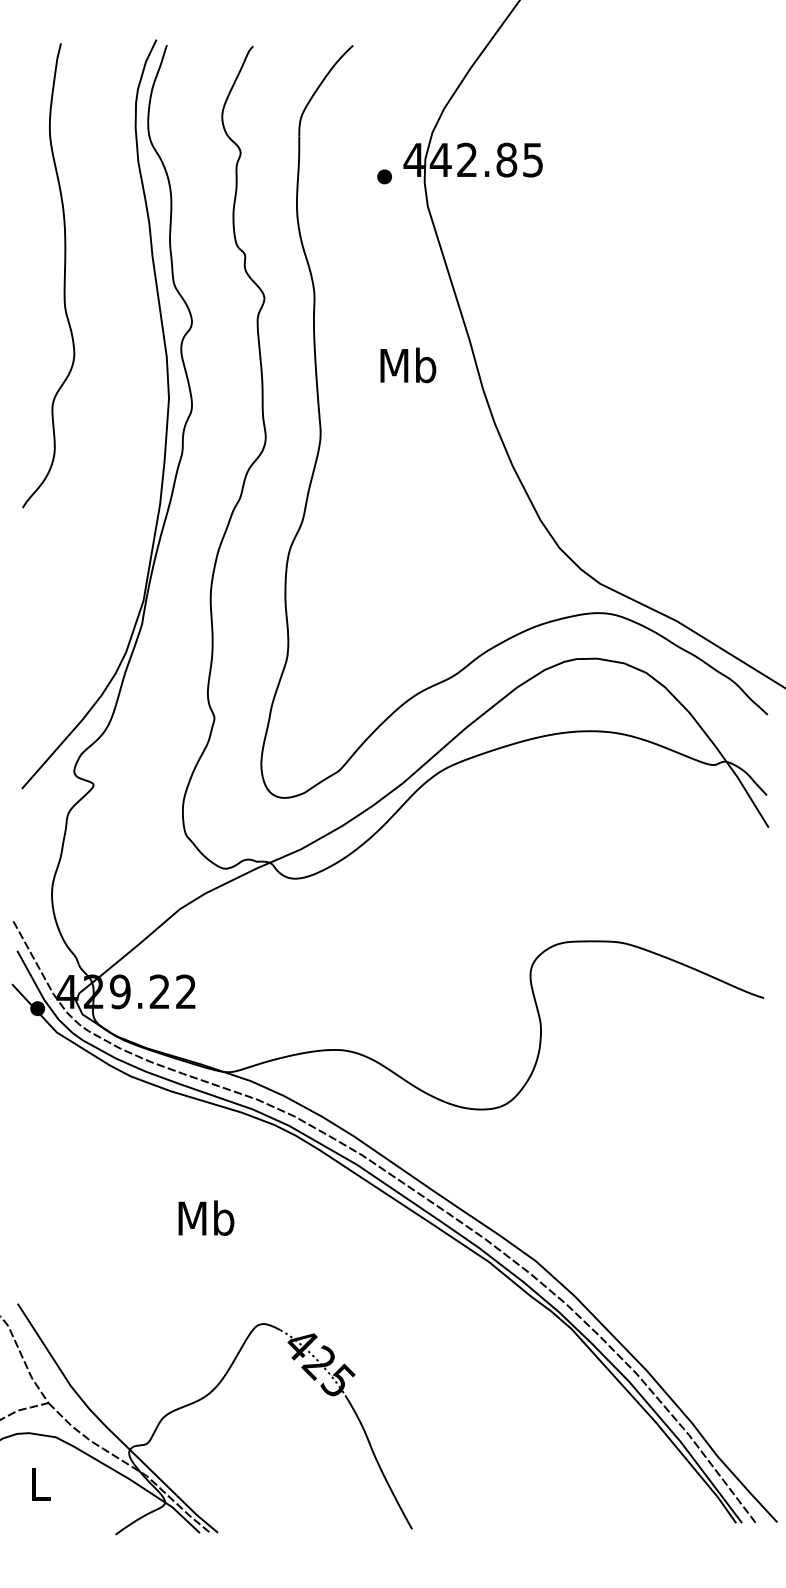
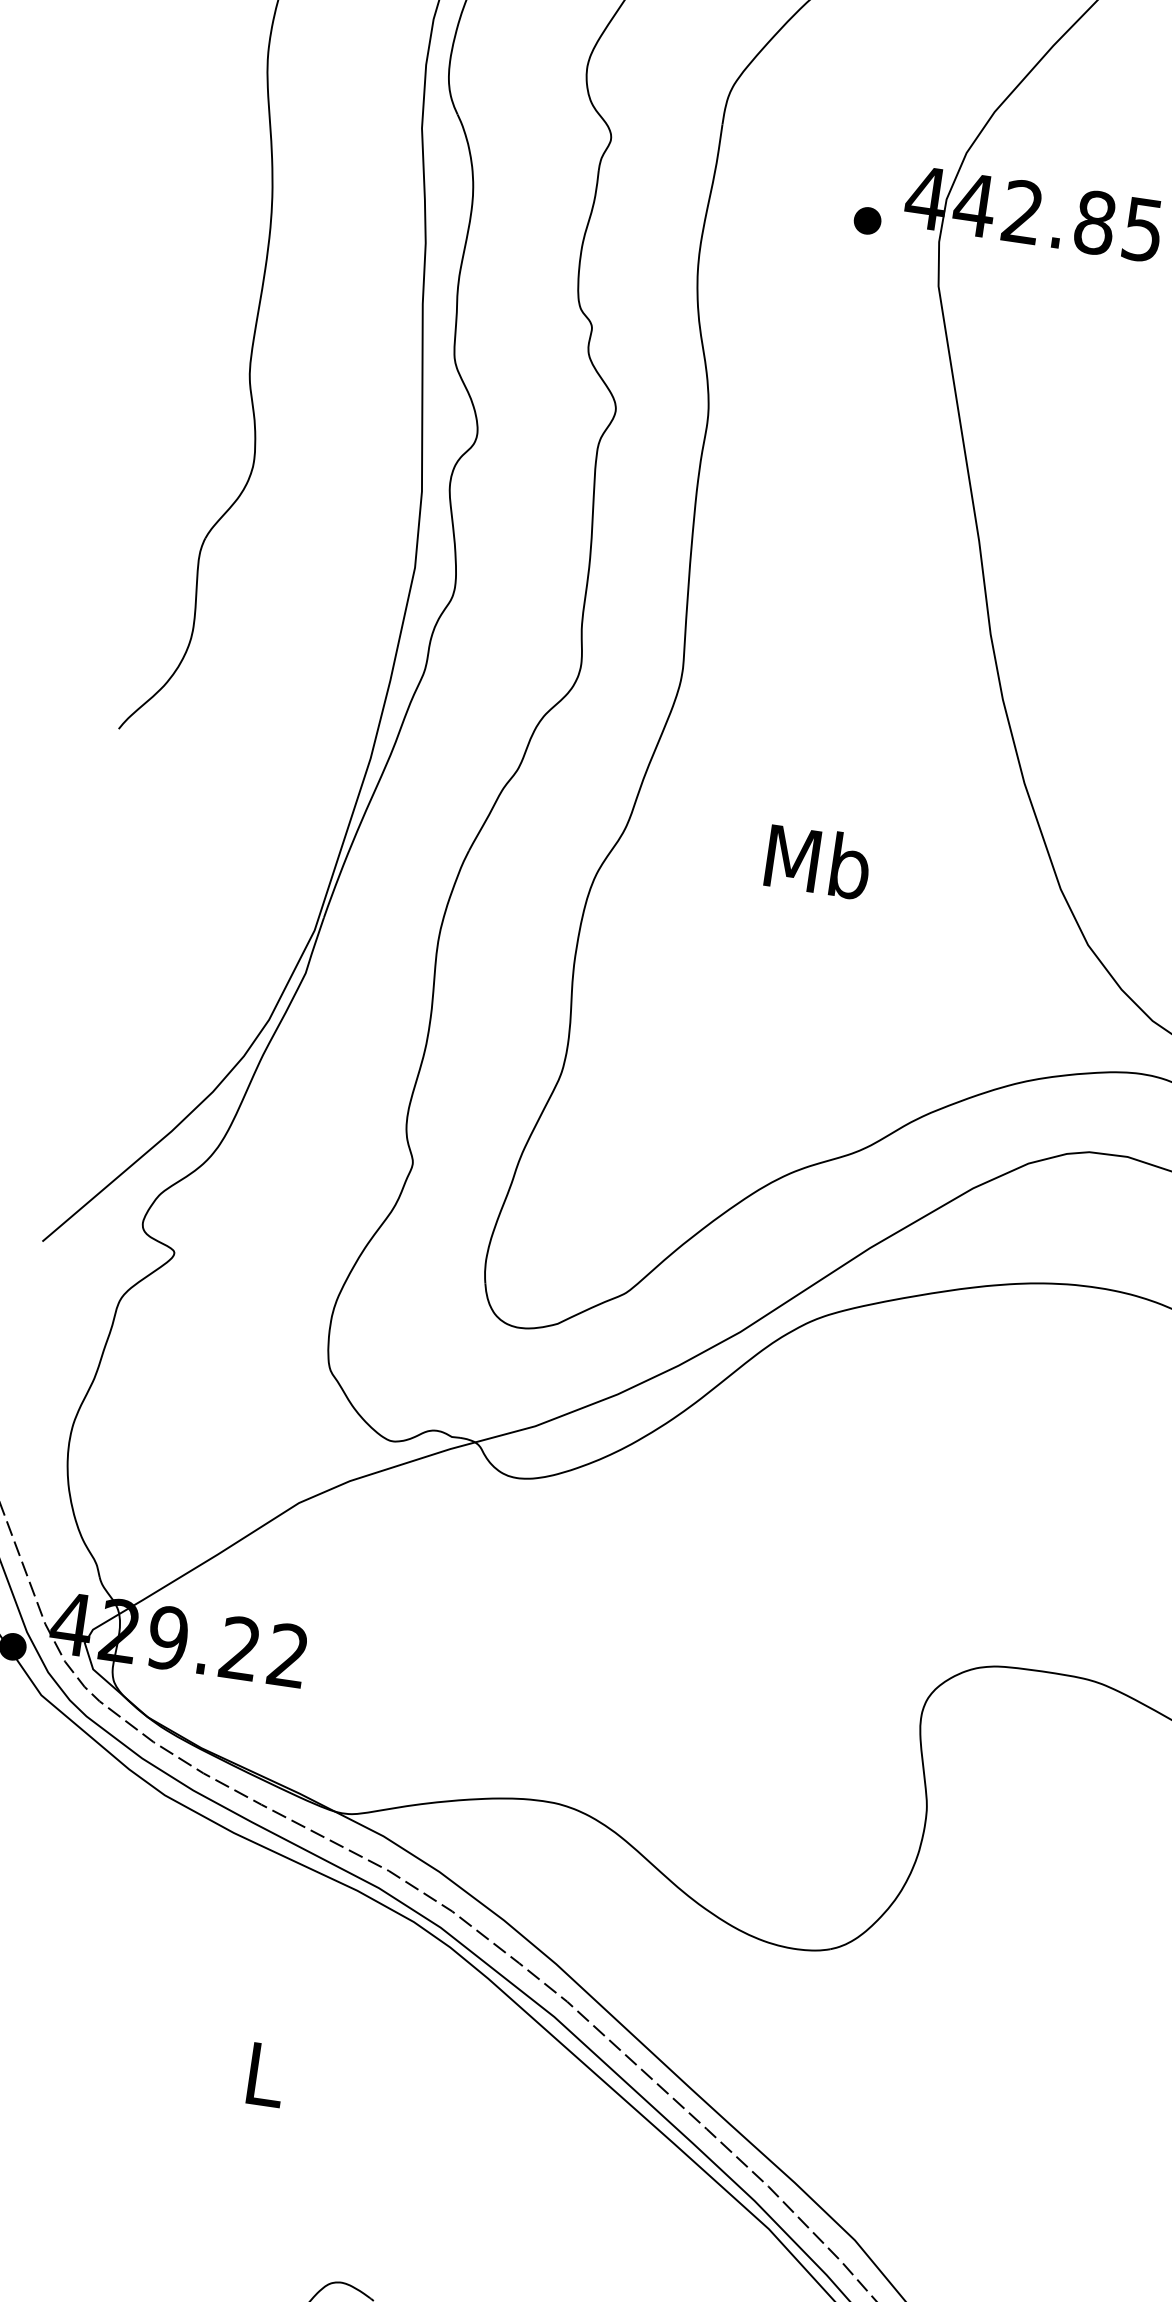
text: (408, 365) -> (818, 861), moved
text: (206, 1217) -> (265, 2072), Mb -> L

